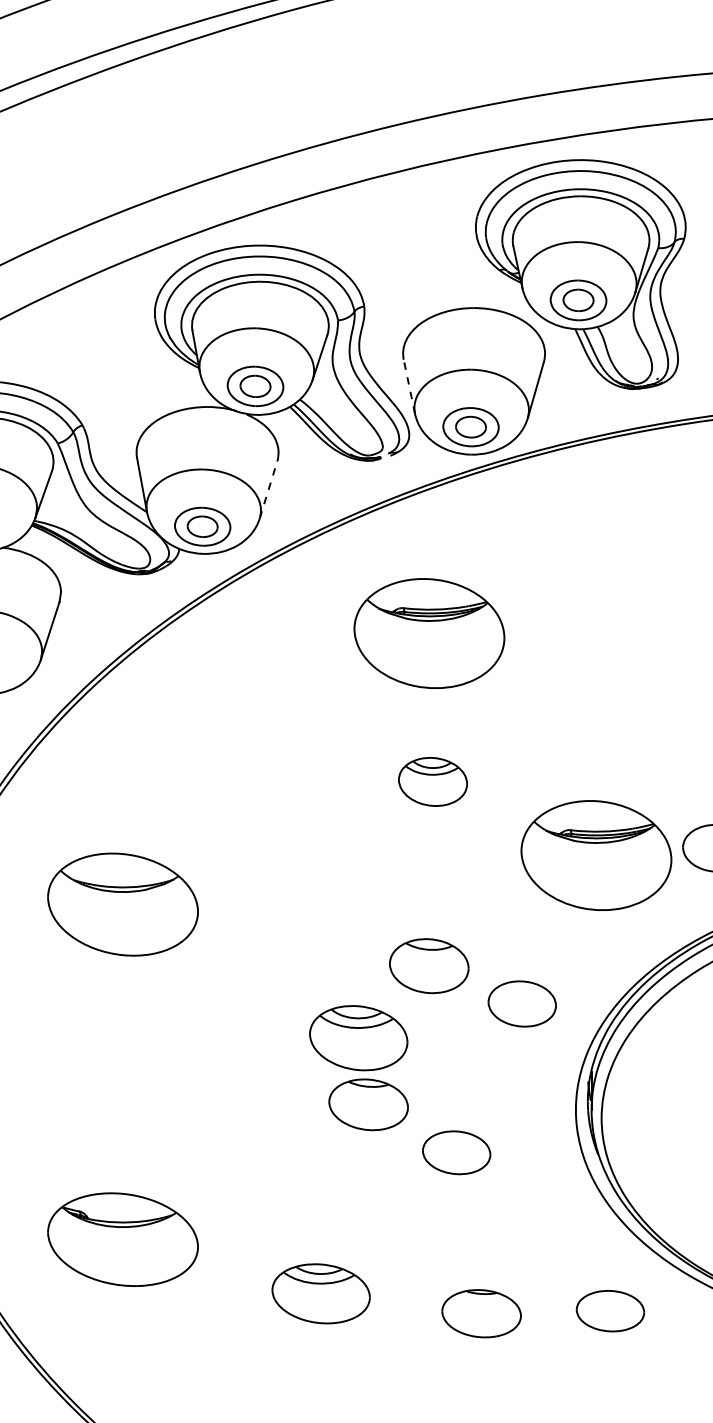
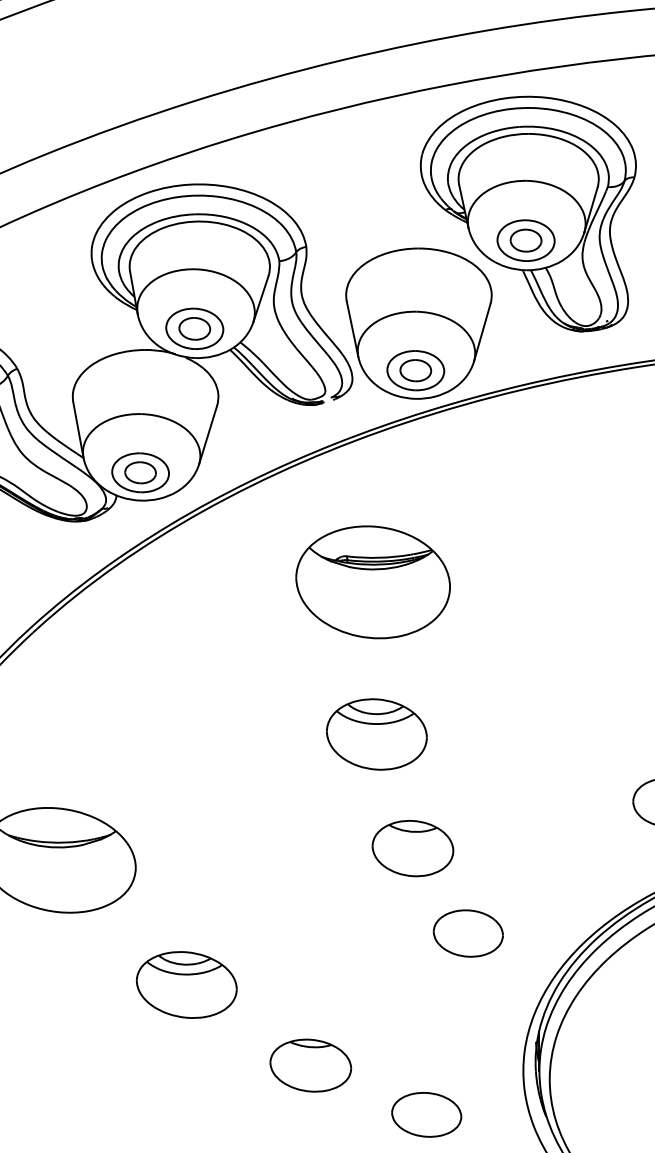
line: (409, 386) -> (352, 328), dashed -> solid
line: (268, 490) -> (208, 435), dashed -> solid
part: (432, 781) -> (376, 734), size x1.43
part: (596, 855) -> (544, 809), removed
part: (429, 966) -> (413, 848), moved
part: (521, 1003) -> (467, 933), moved
part: (358, 1038) -> (186, 985), moved
part: (456, 1152) -> (426, 1114), moved

